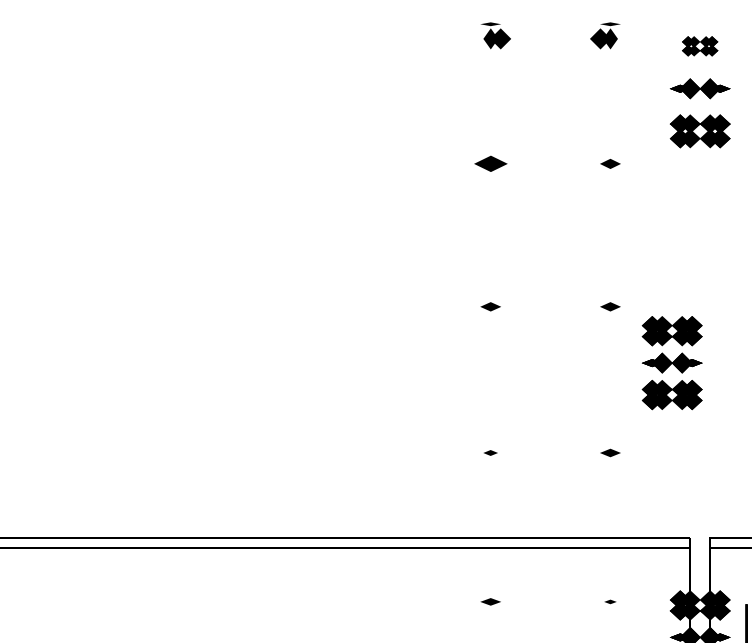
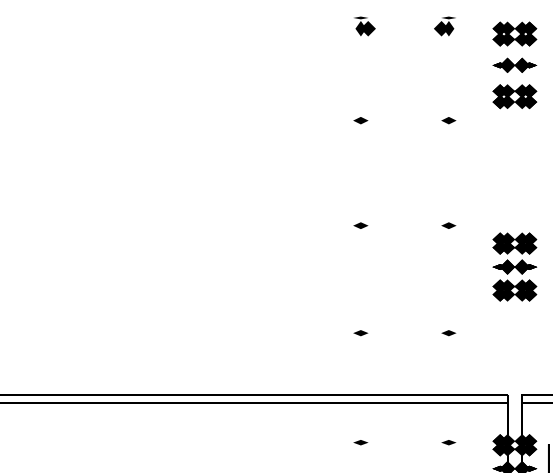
part: (699, 46) -> (514, 34), size x1.67
part: (490, 163) -> (360, 120), size x0.62
part: (671, 363) -> (514, 267), moved
part: (490, 452) -> (360, 332), size x1.43
part: (610, 601) -> (448, 442), size x1.67

